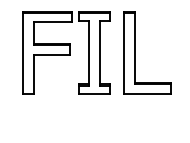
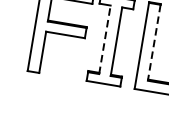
line: (134, 48) -> (154, 42), solid -> dashed
line: (88, 52) -> (104, 38), solid -> dashed

